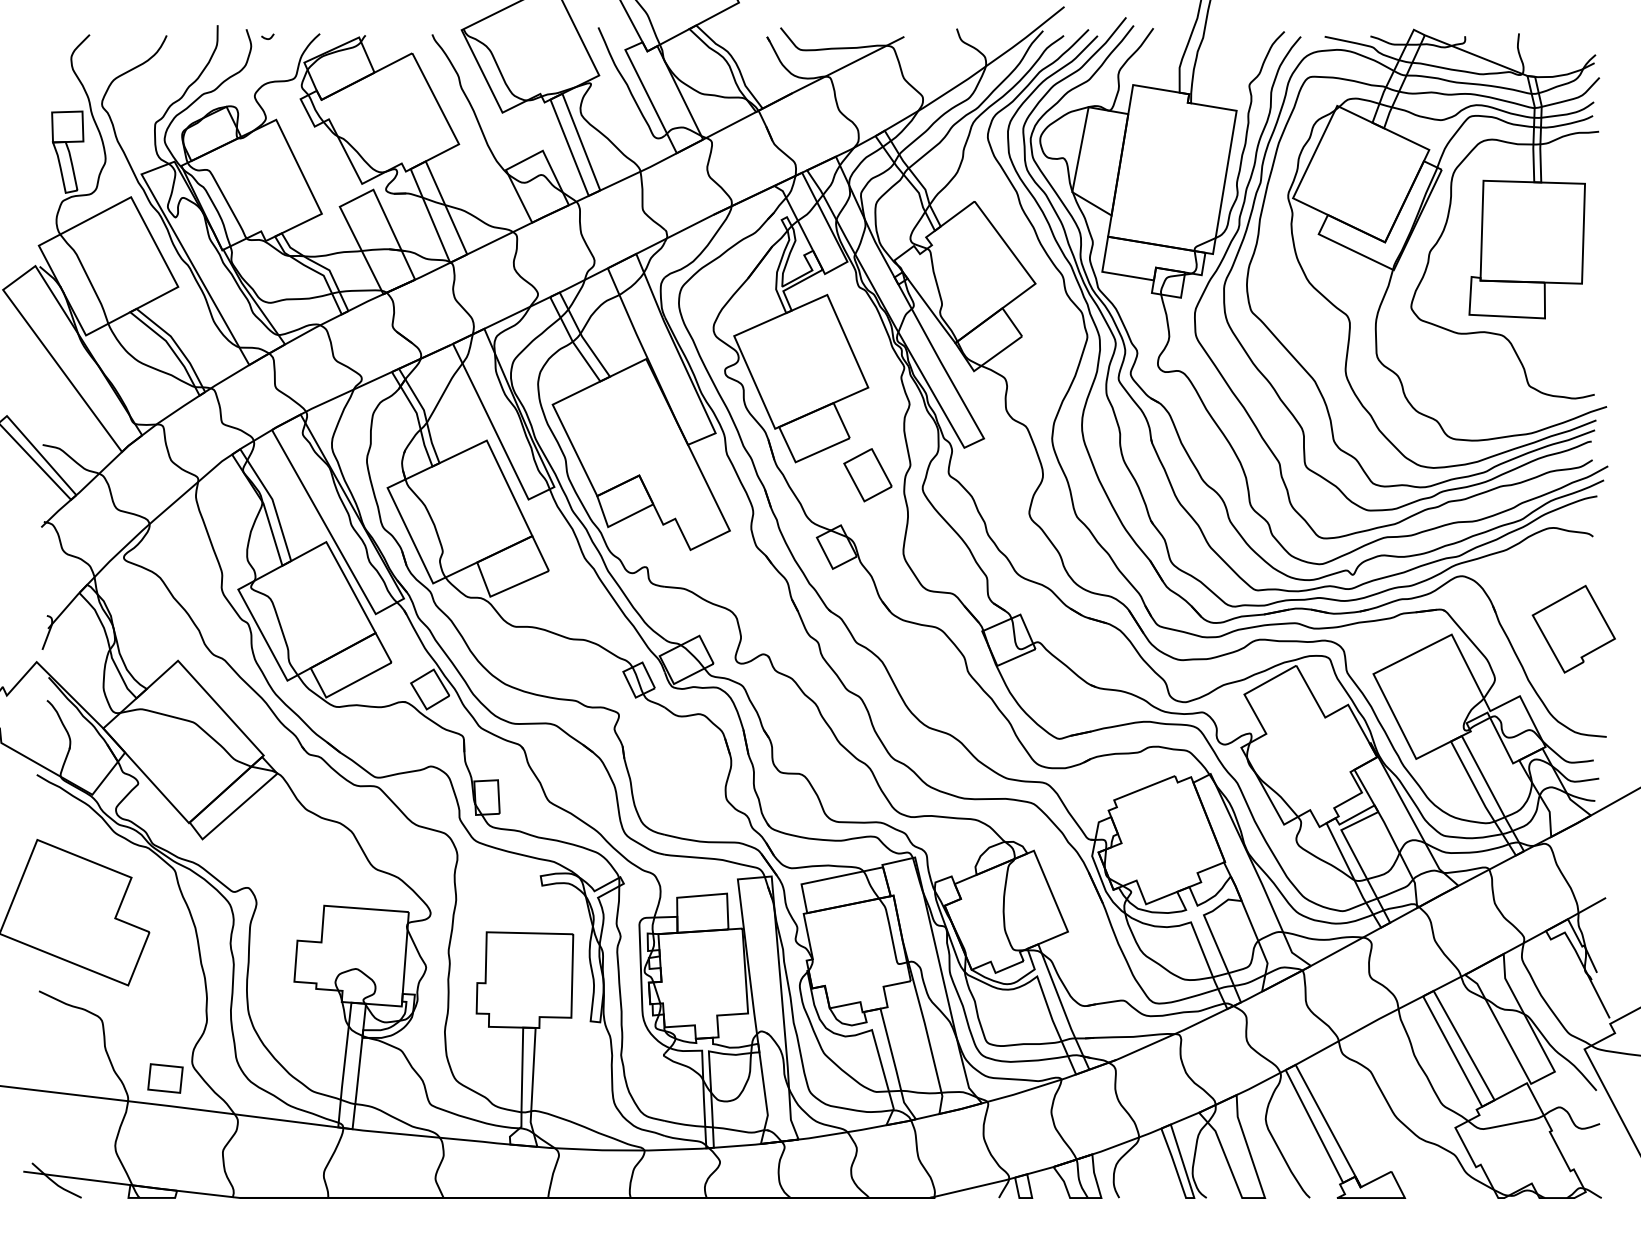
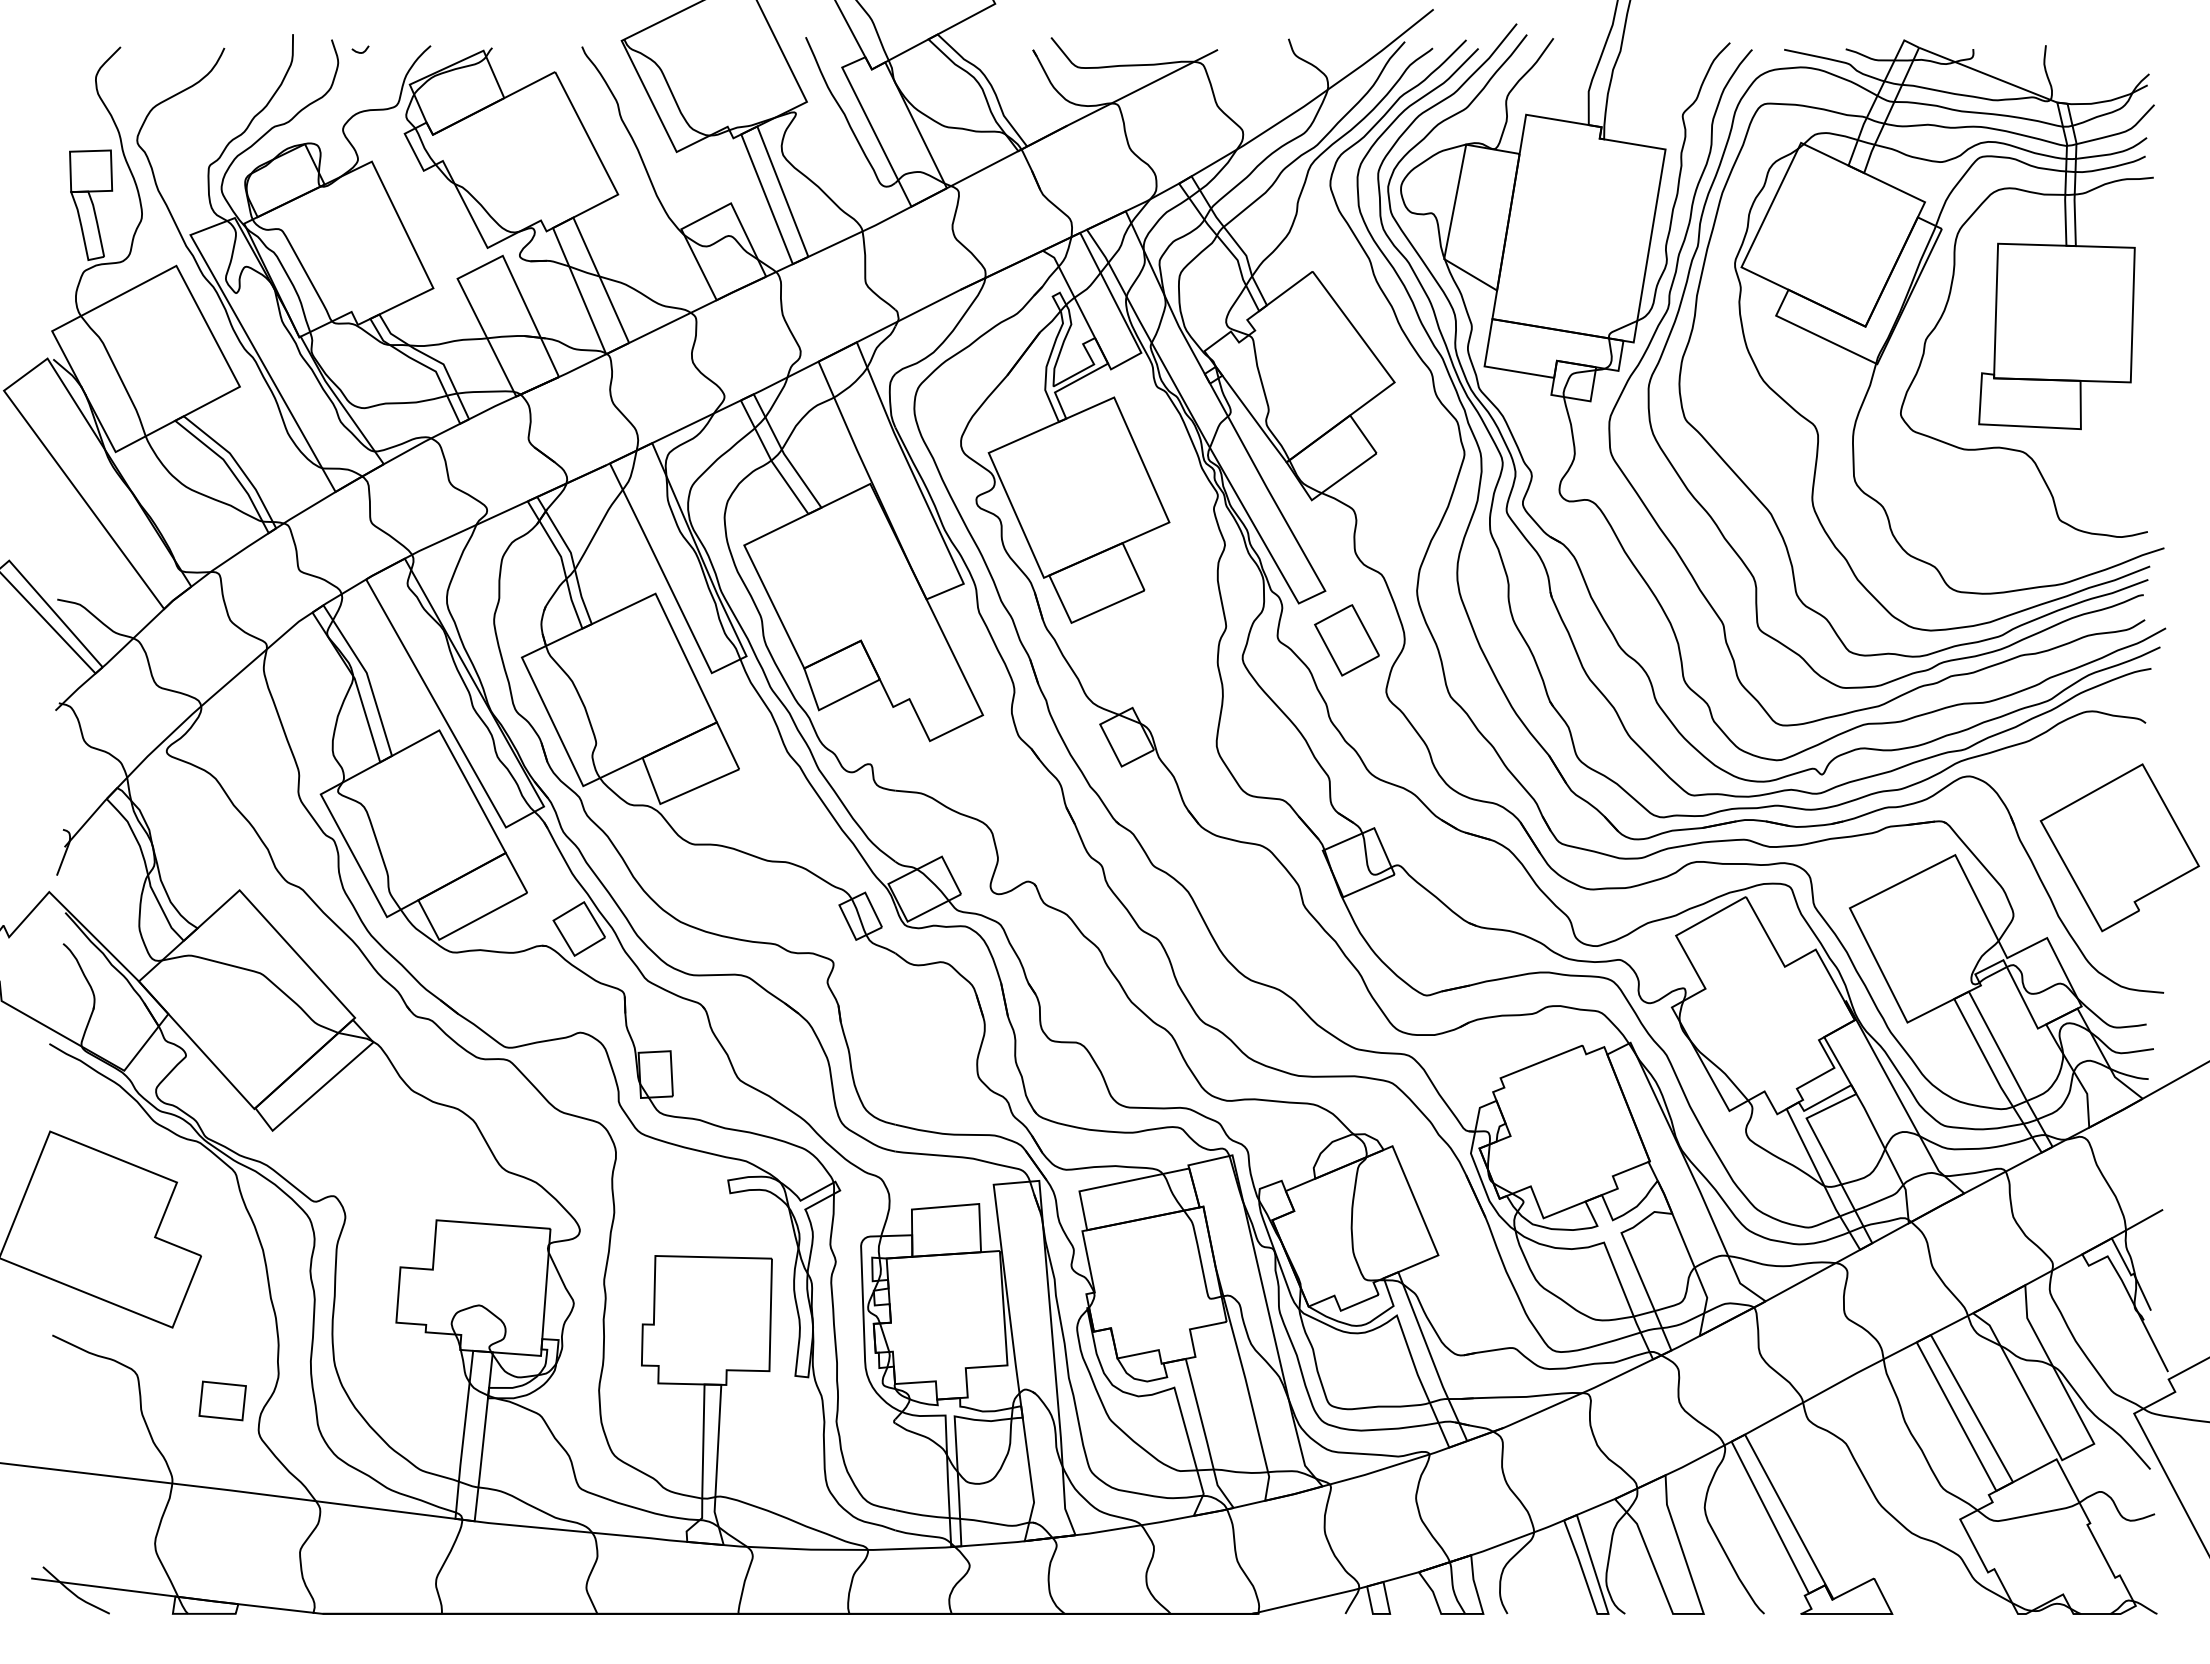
part: (867, 475) -> (1346, 640), moved
part: (1573, 629) -> (2119, 847), size x1.43
part: (165, 1078) -> (222, 1400), moved

